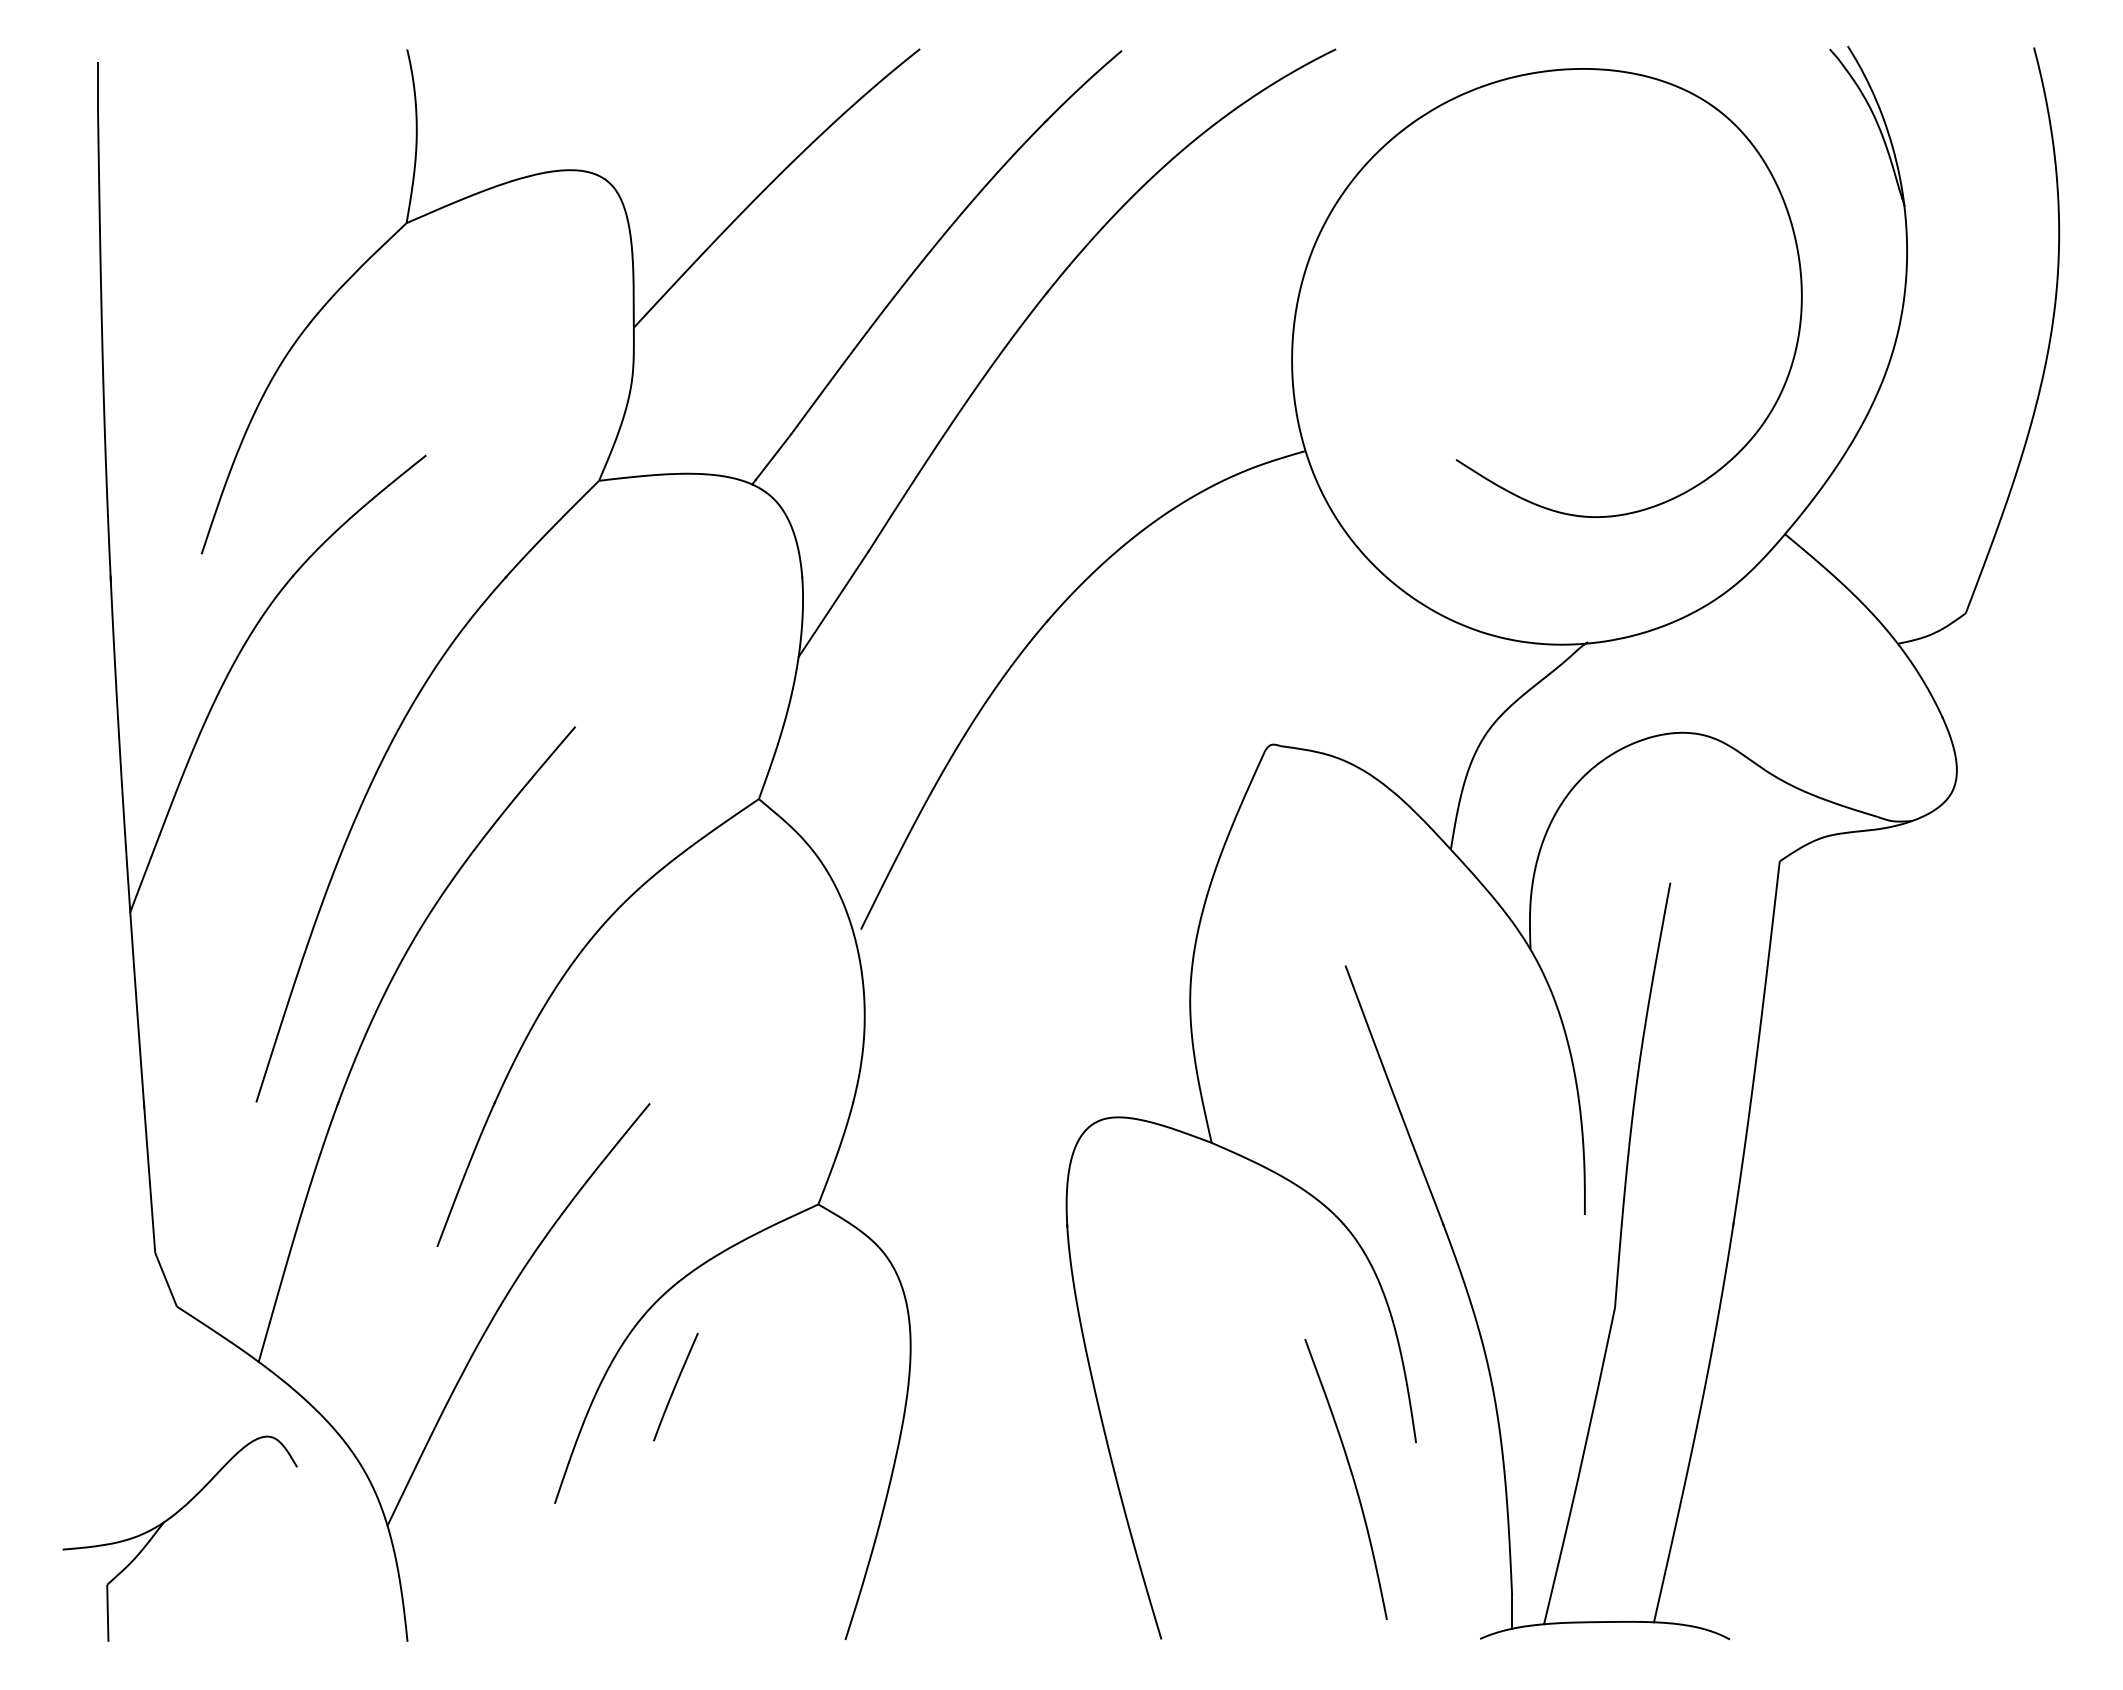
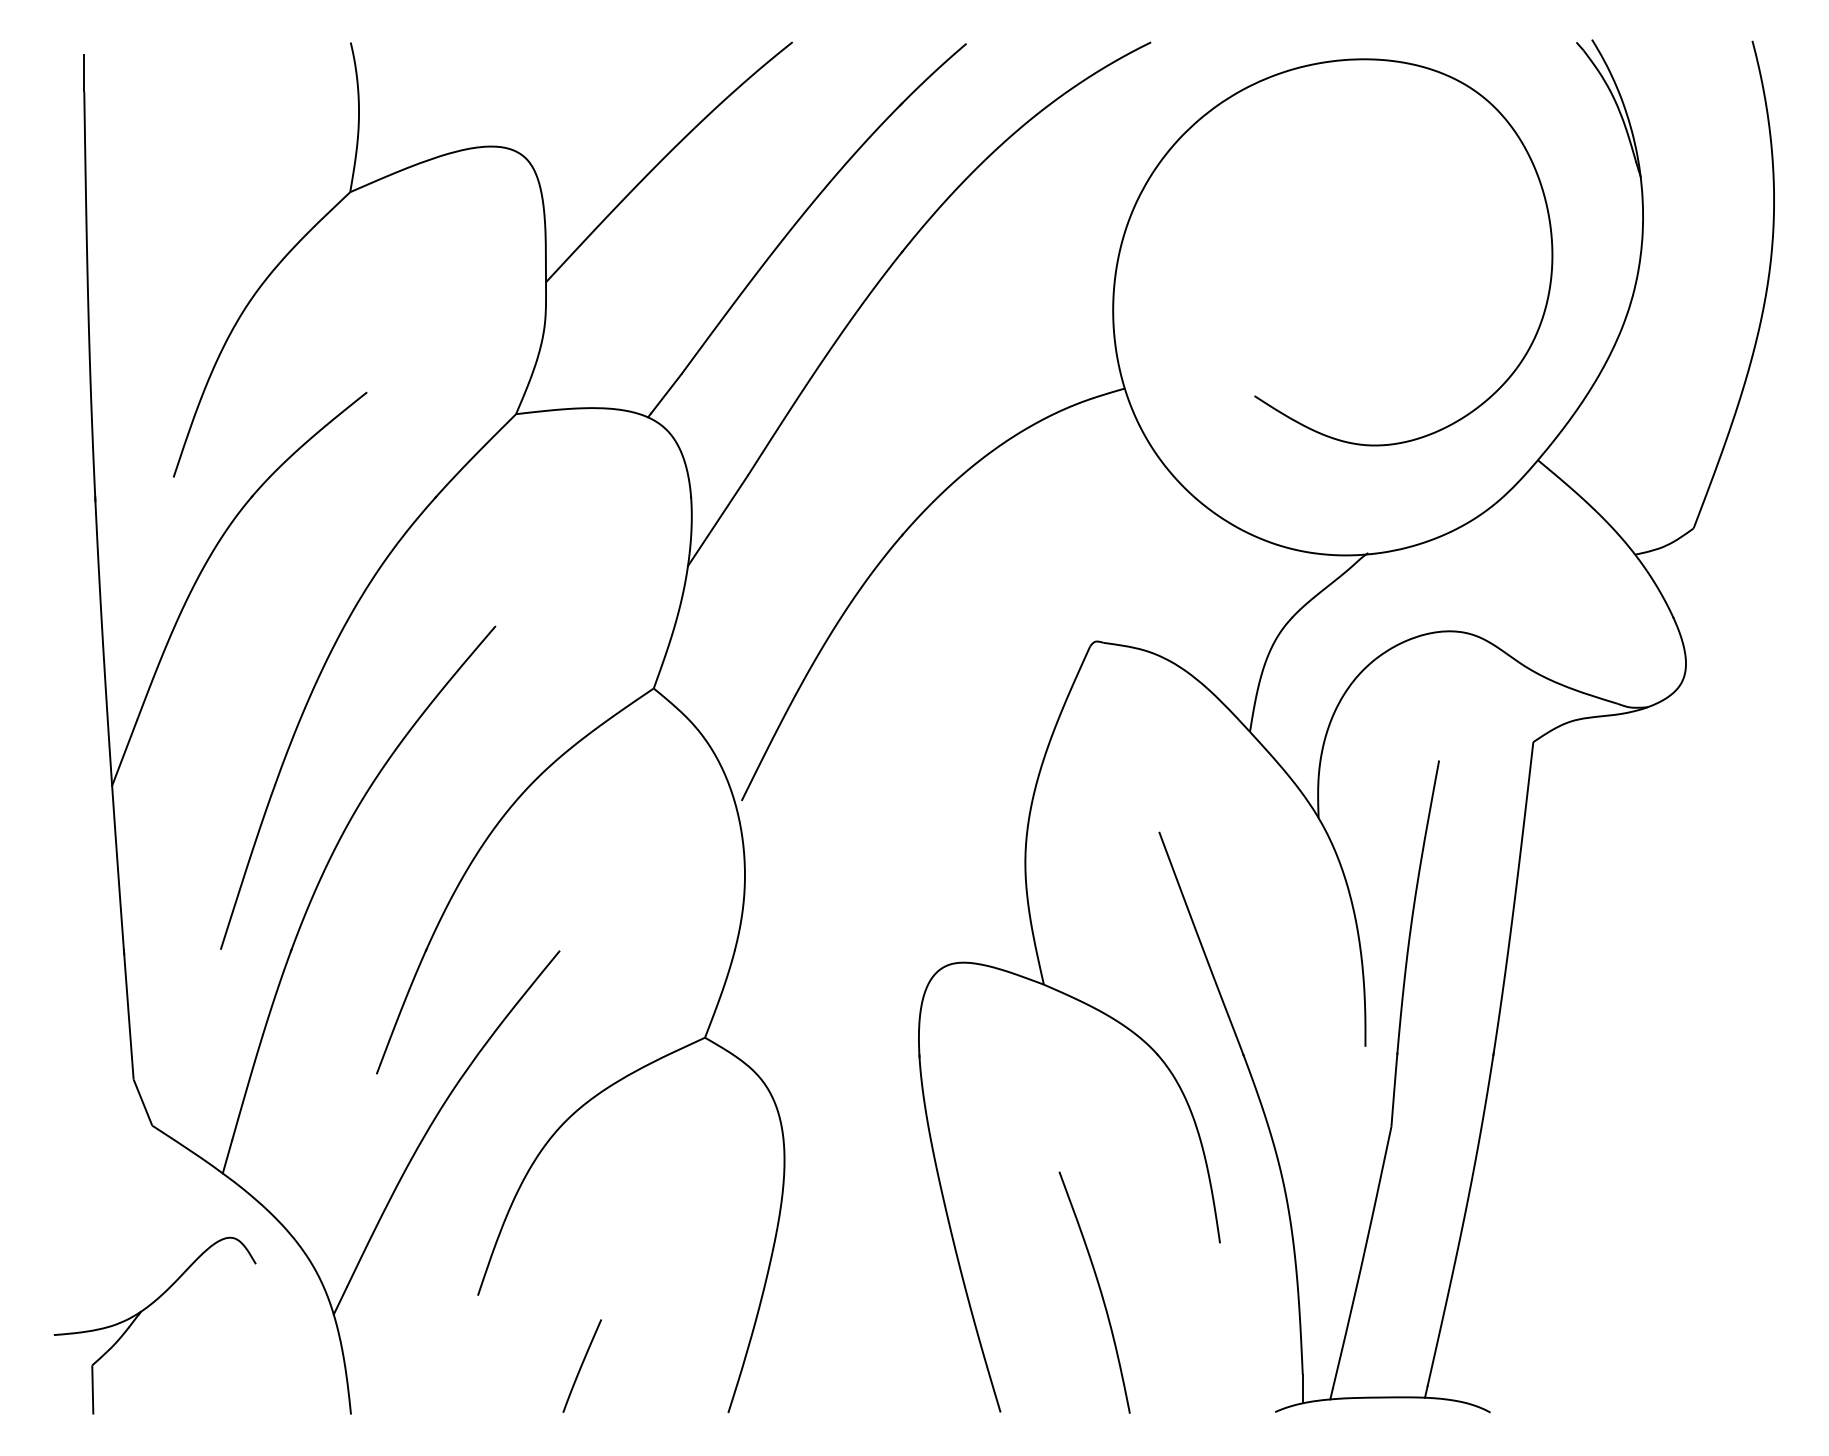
line: (675, 1386) -> (581, 1365), moved
curve: (1351, 1476) -> (1099, 1290), moved

